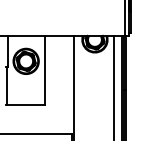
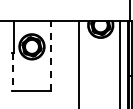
line: (45, 70) -> (51, 55), solid -> dashed
line: (7, 86) -> (13, 71), solid -> dashed

